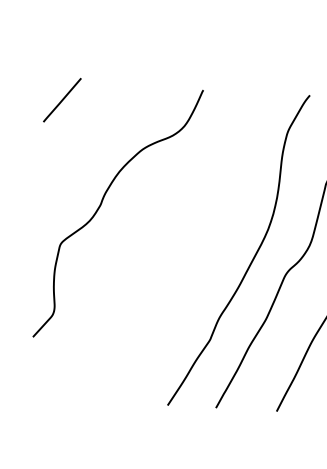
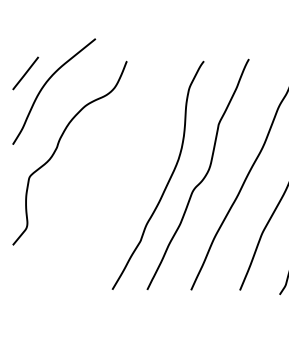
curve: (88, 118) -> (45, 85), added

